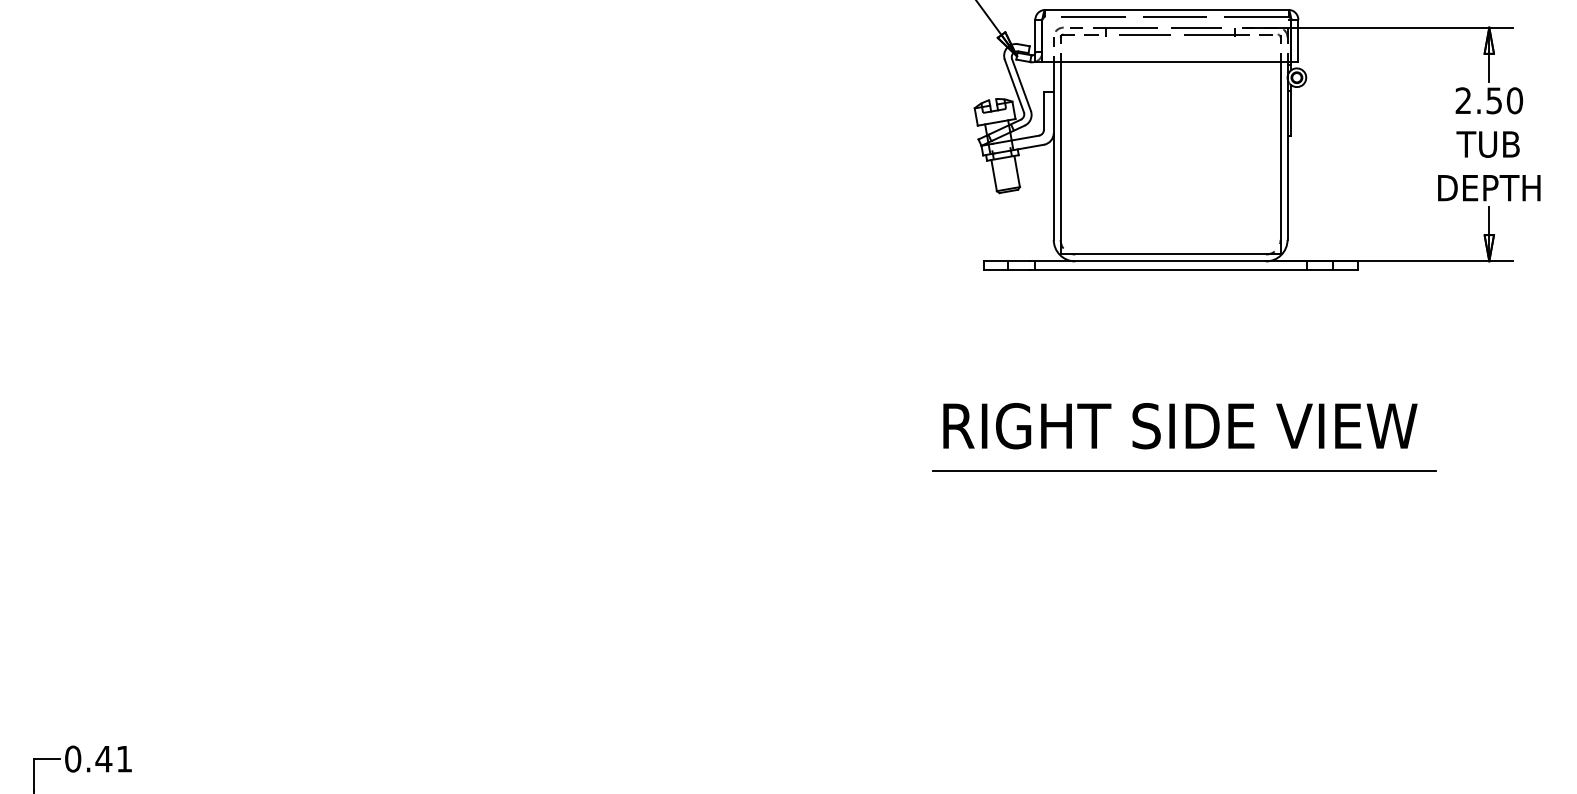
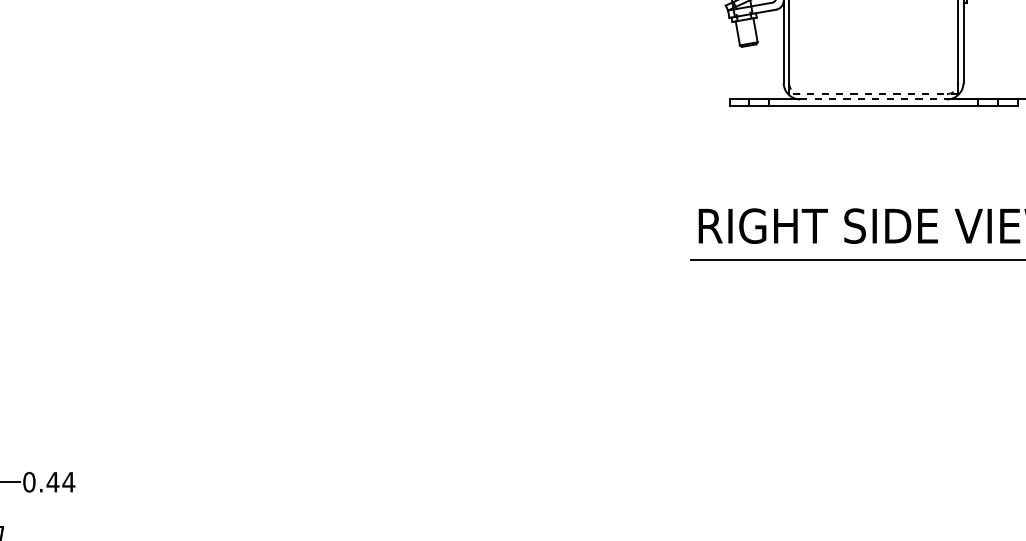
line: (1170, 254) -> (873, 94), solid -> dashed
line: (1171, 261) -> (874, 99), solid -> dashed
text: (123, 759) -> (68, 482), 0.41 -> 0.44

